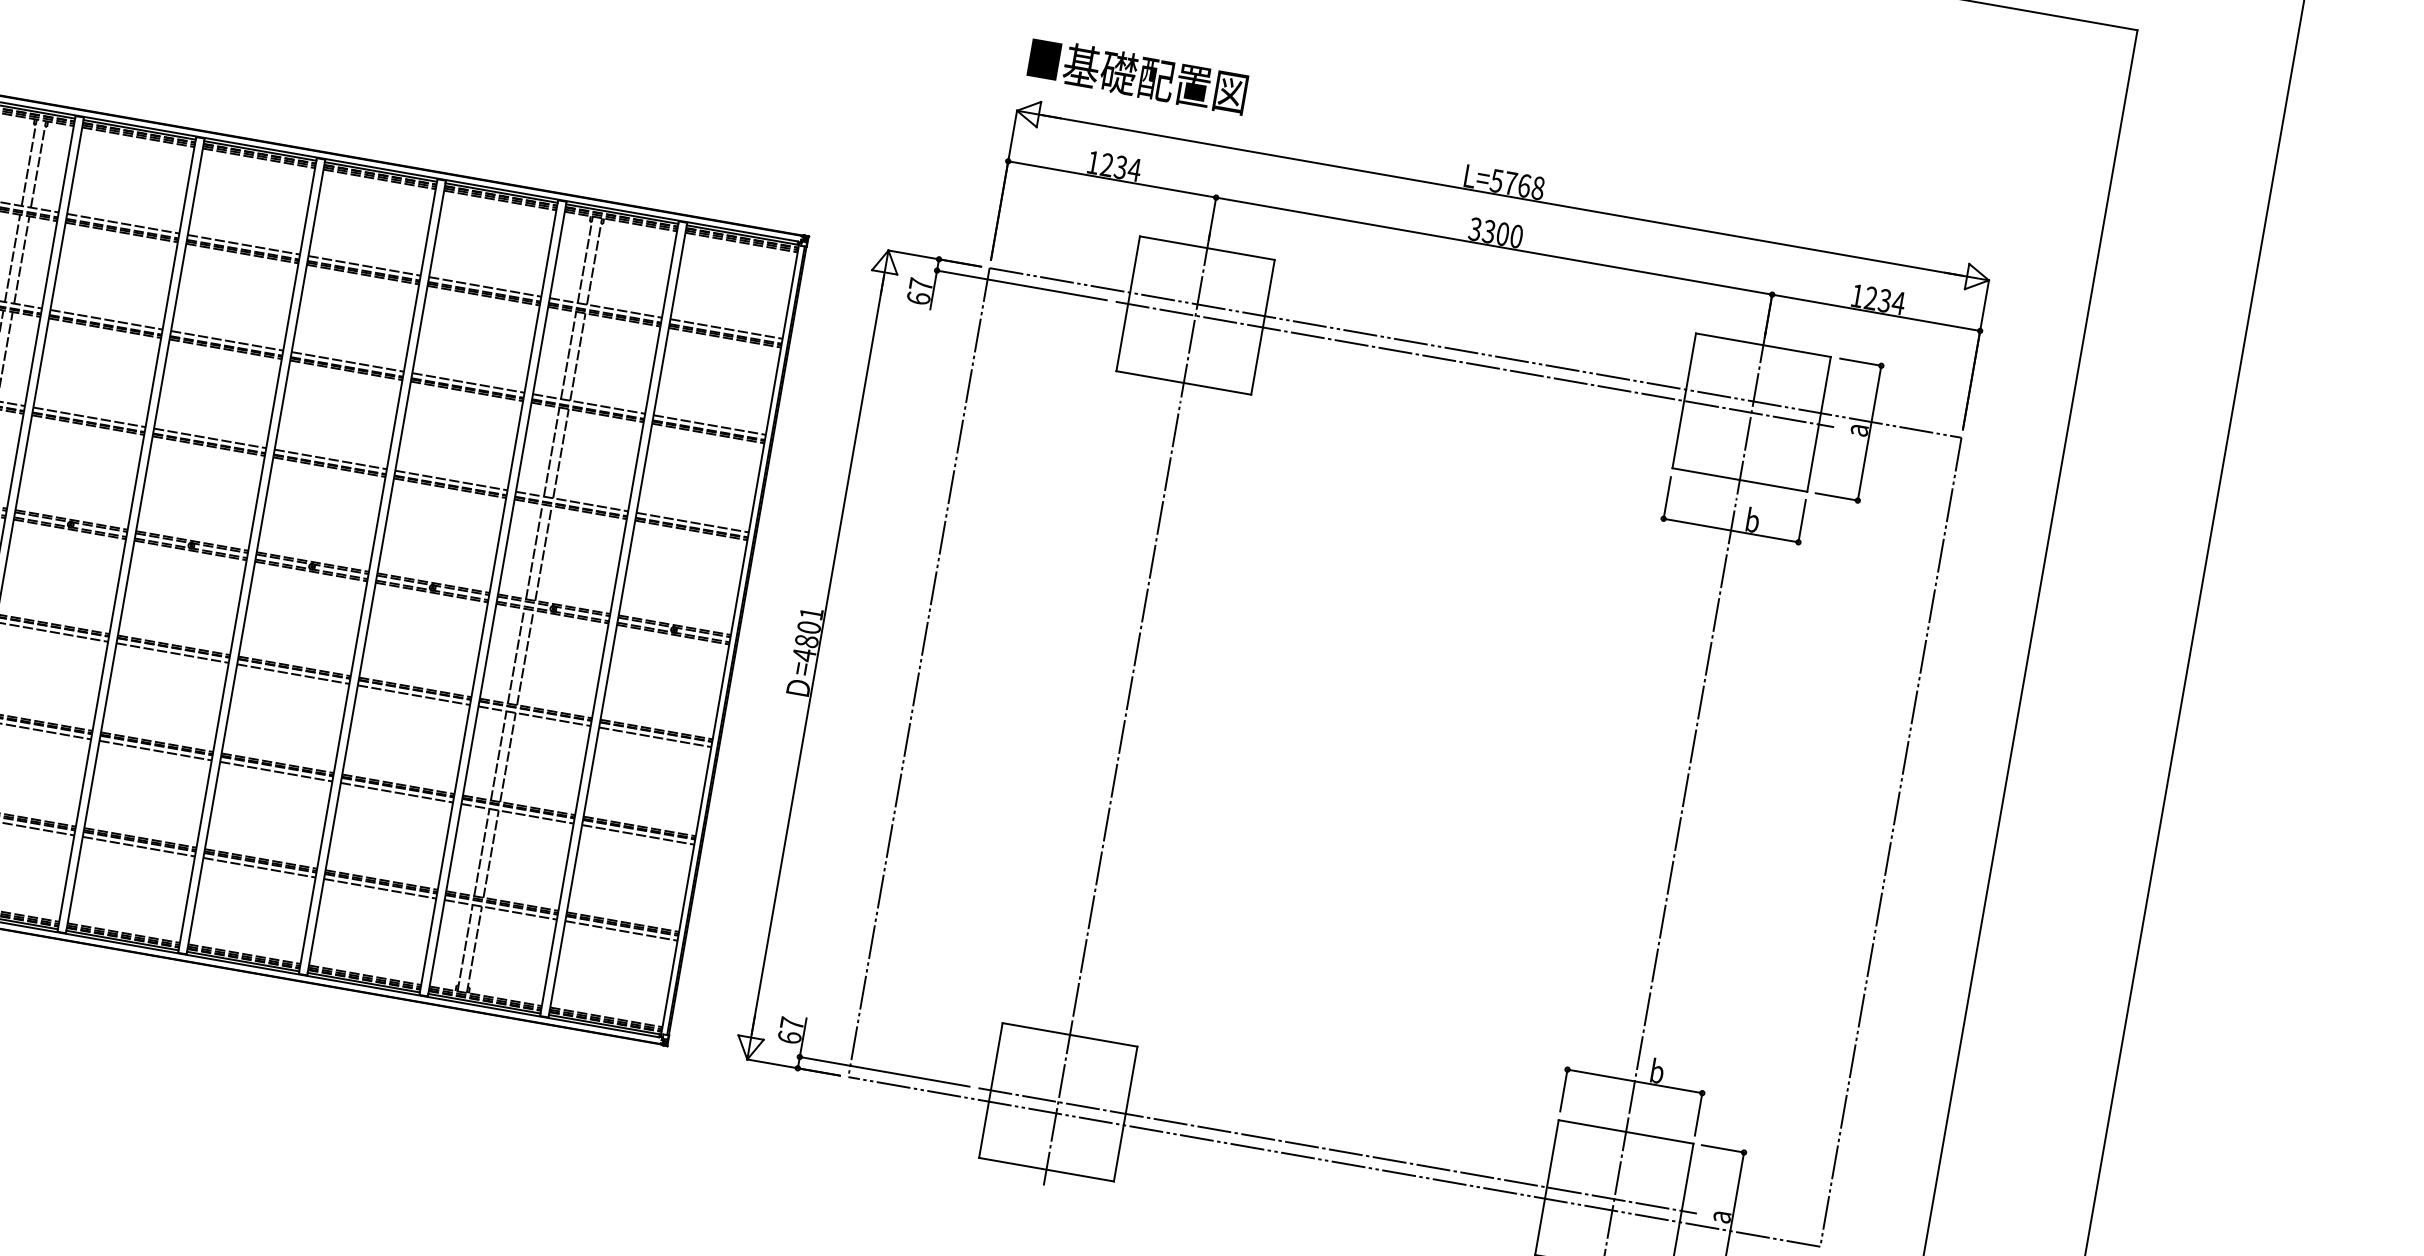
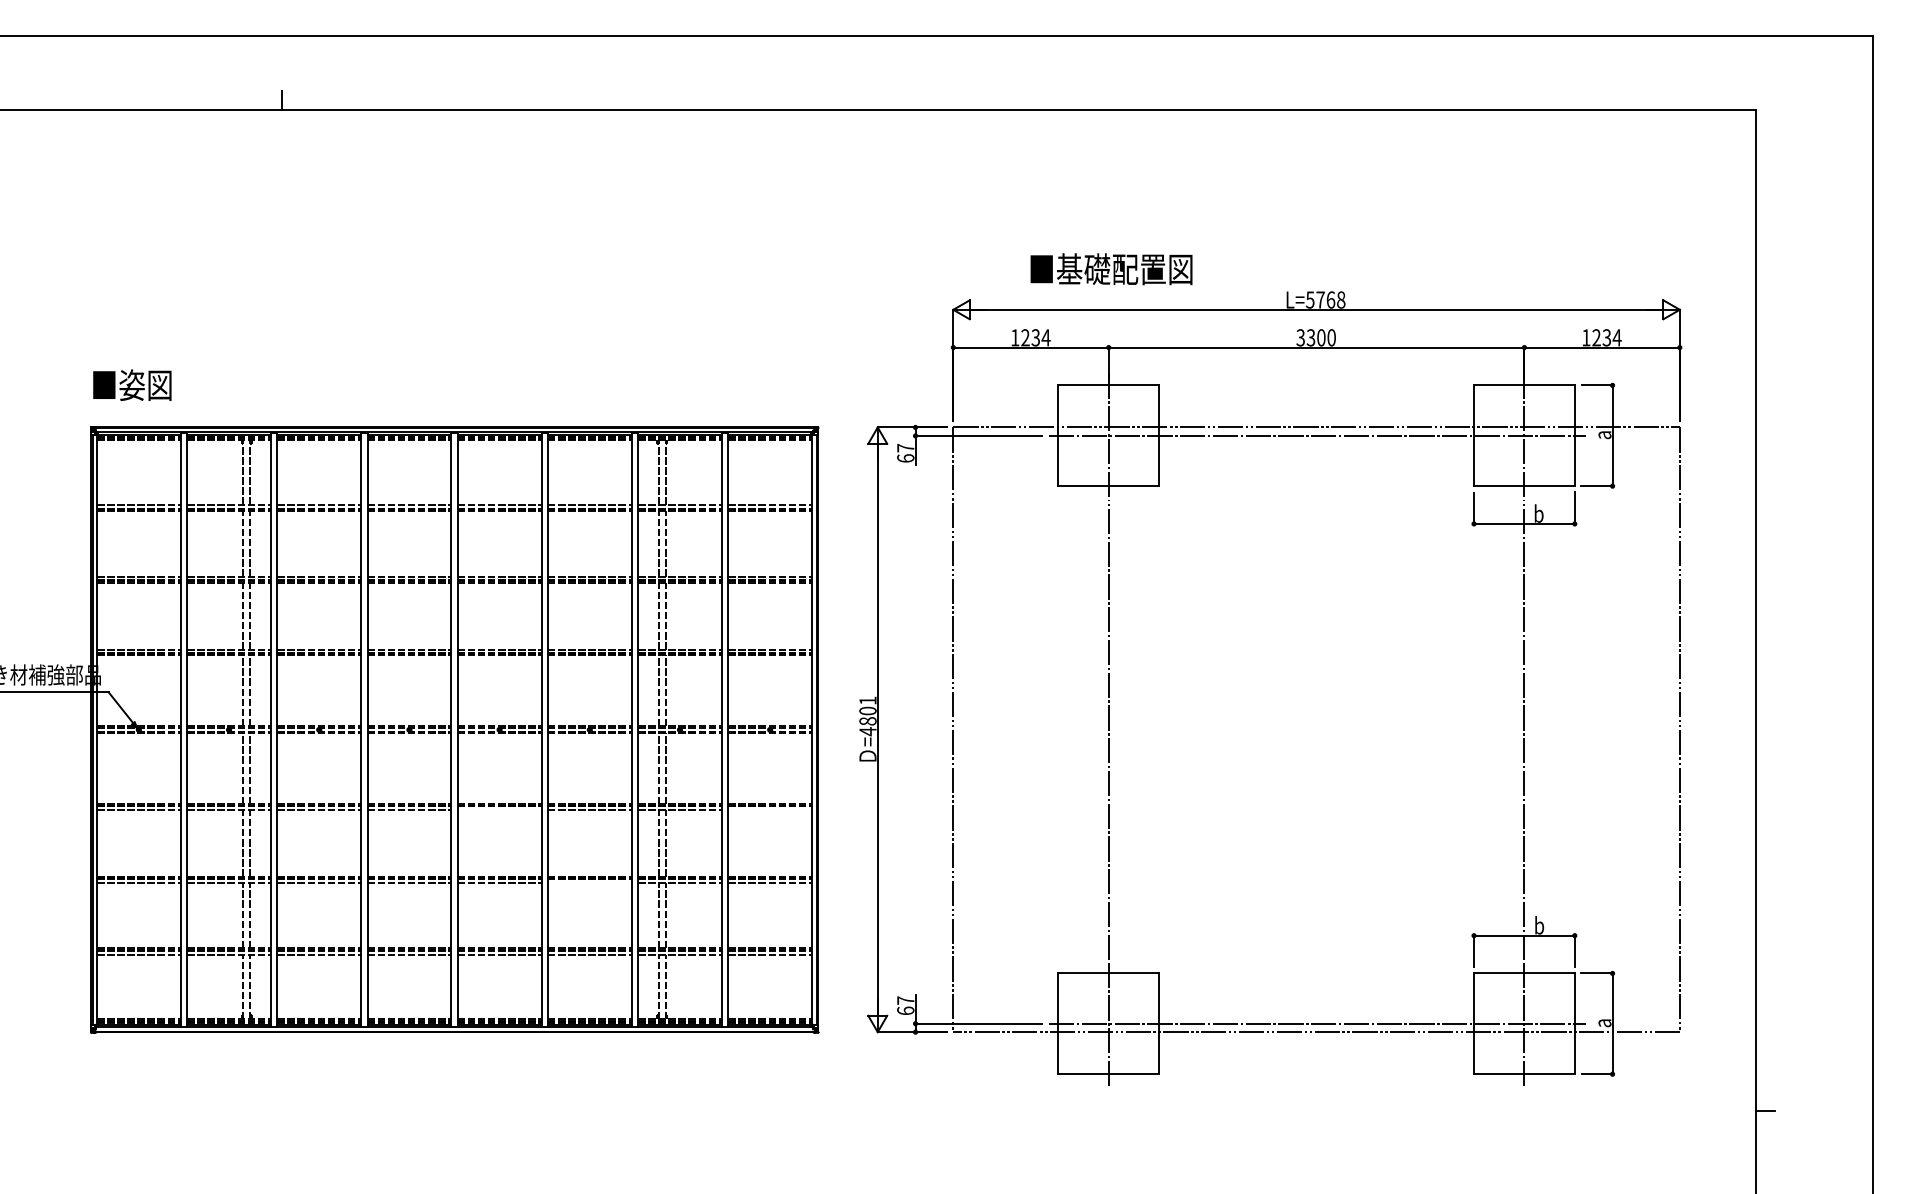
text: (1137, 76) -> (1111, 269), moved
line: (293, 674) -> (499, 810), removed
line: (655, 737) -> (770, 810), removed
line: (396, 793) -> (589, 883), removed

